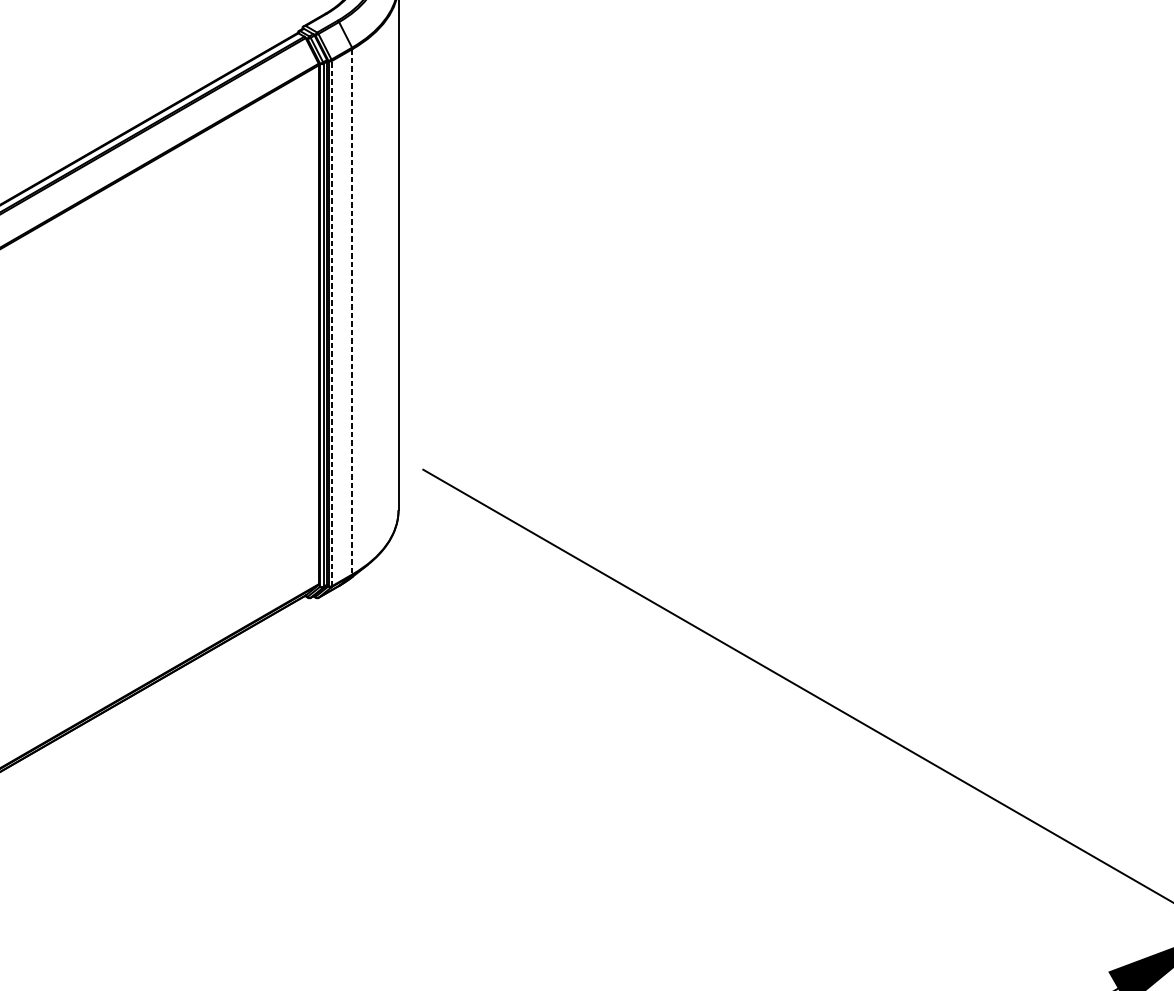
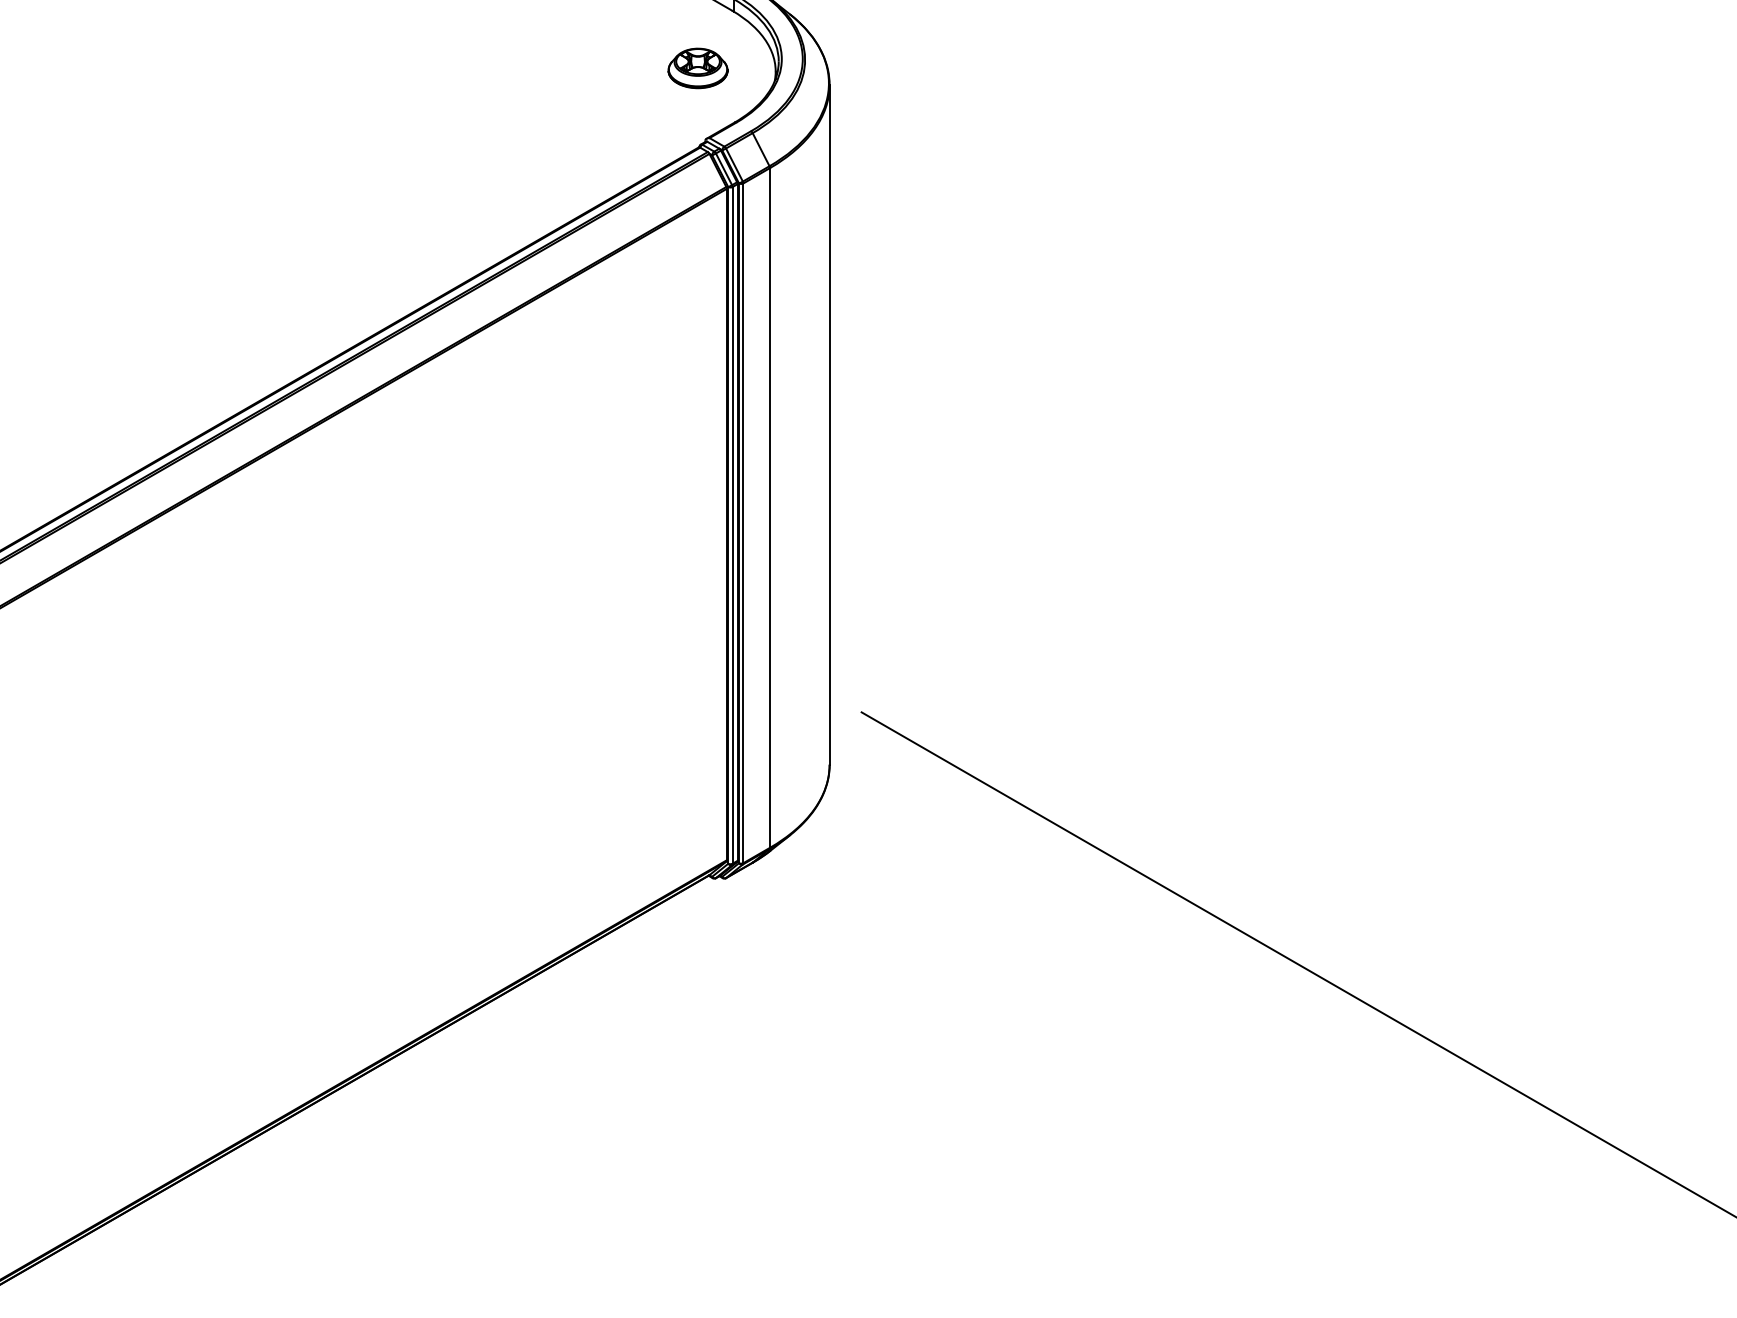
line: (352, 311) -> (770, 507), dashed -> solid
line: (331, 323) -> (743, 523), dashed -> solid

